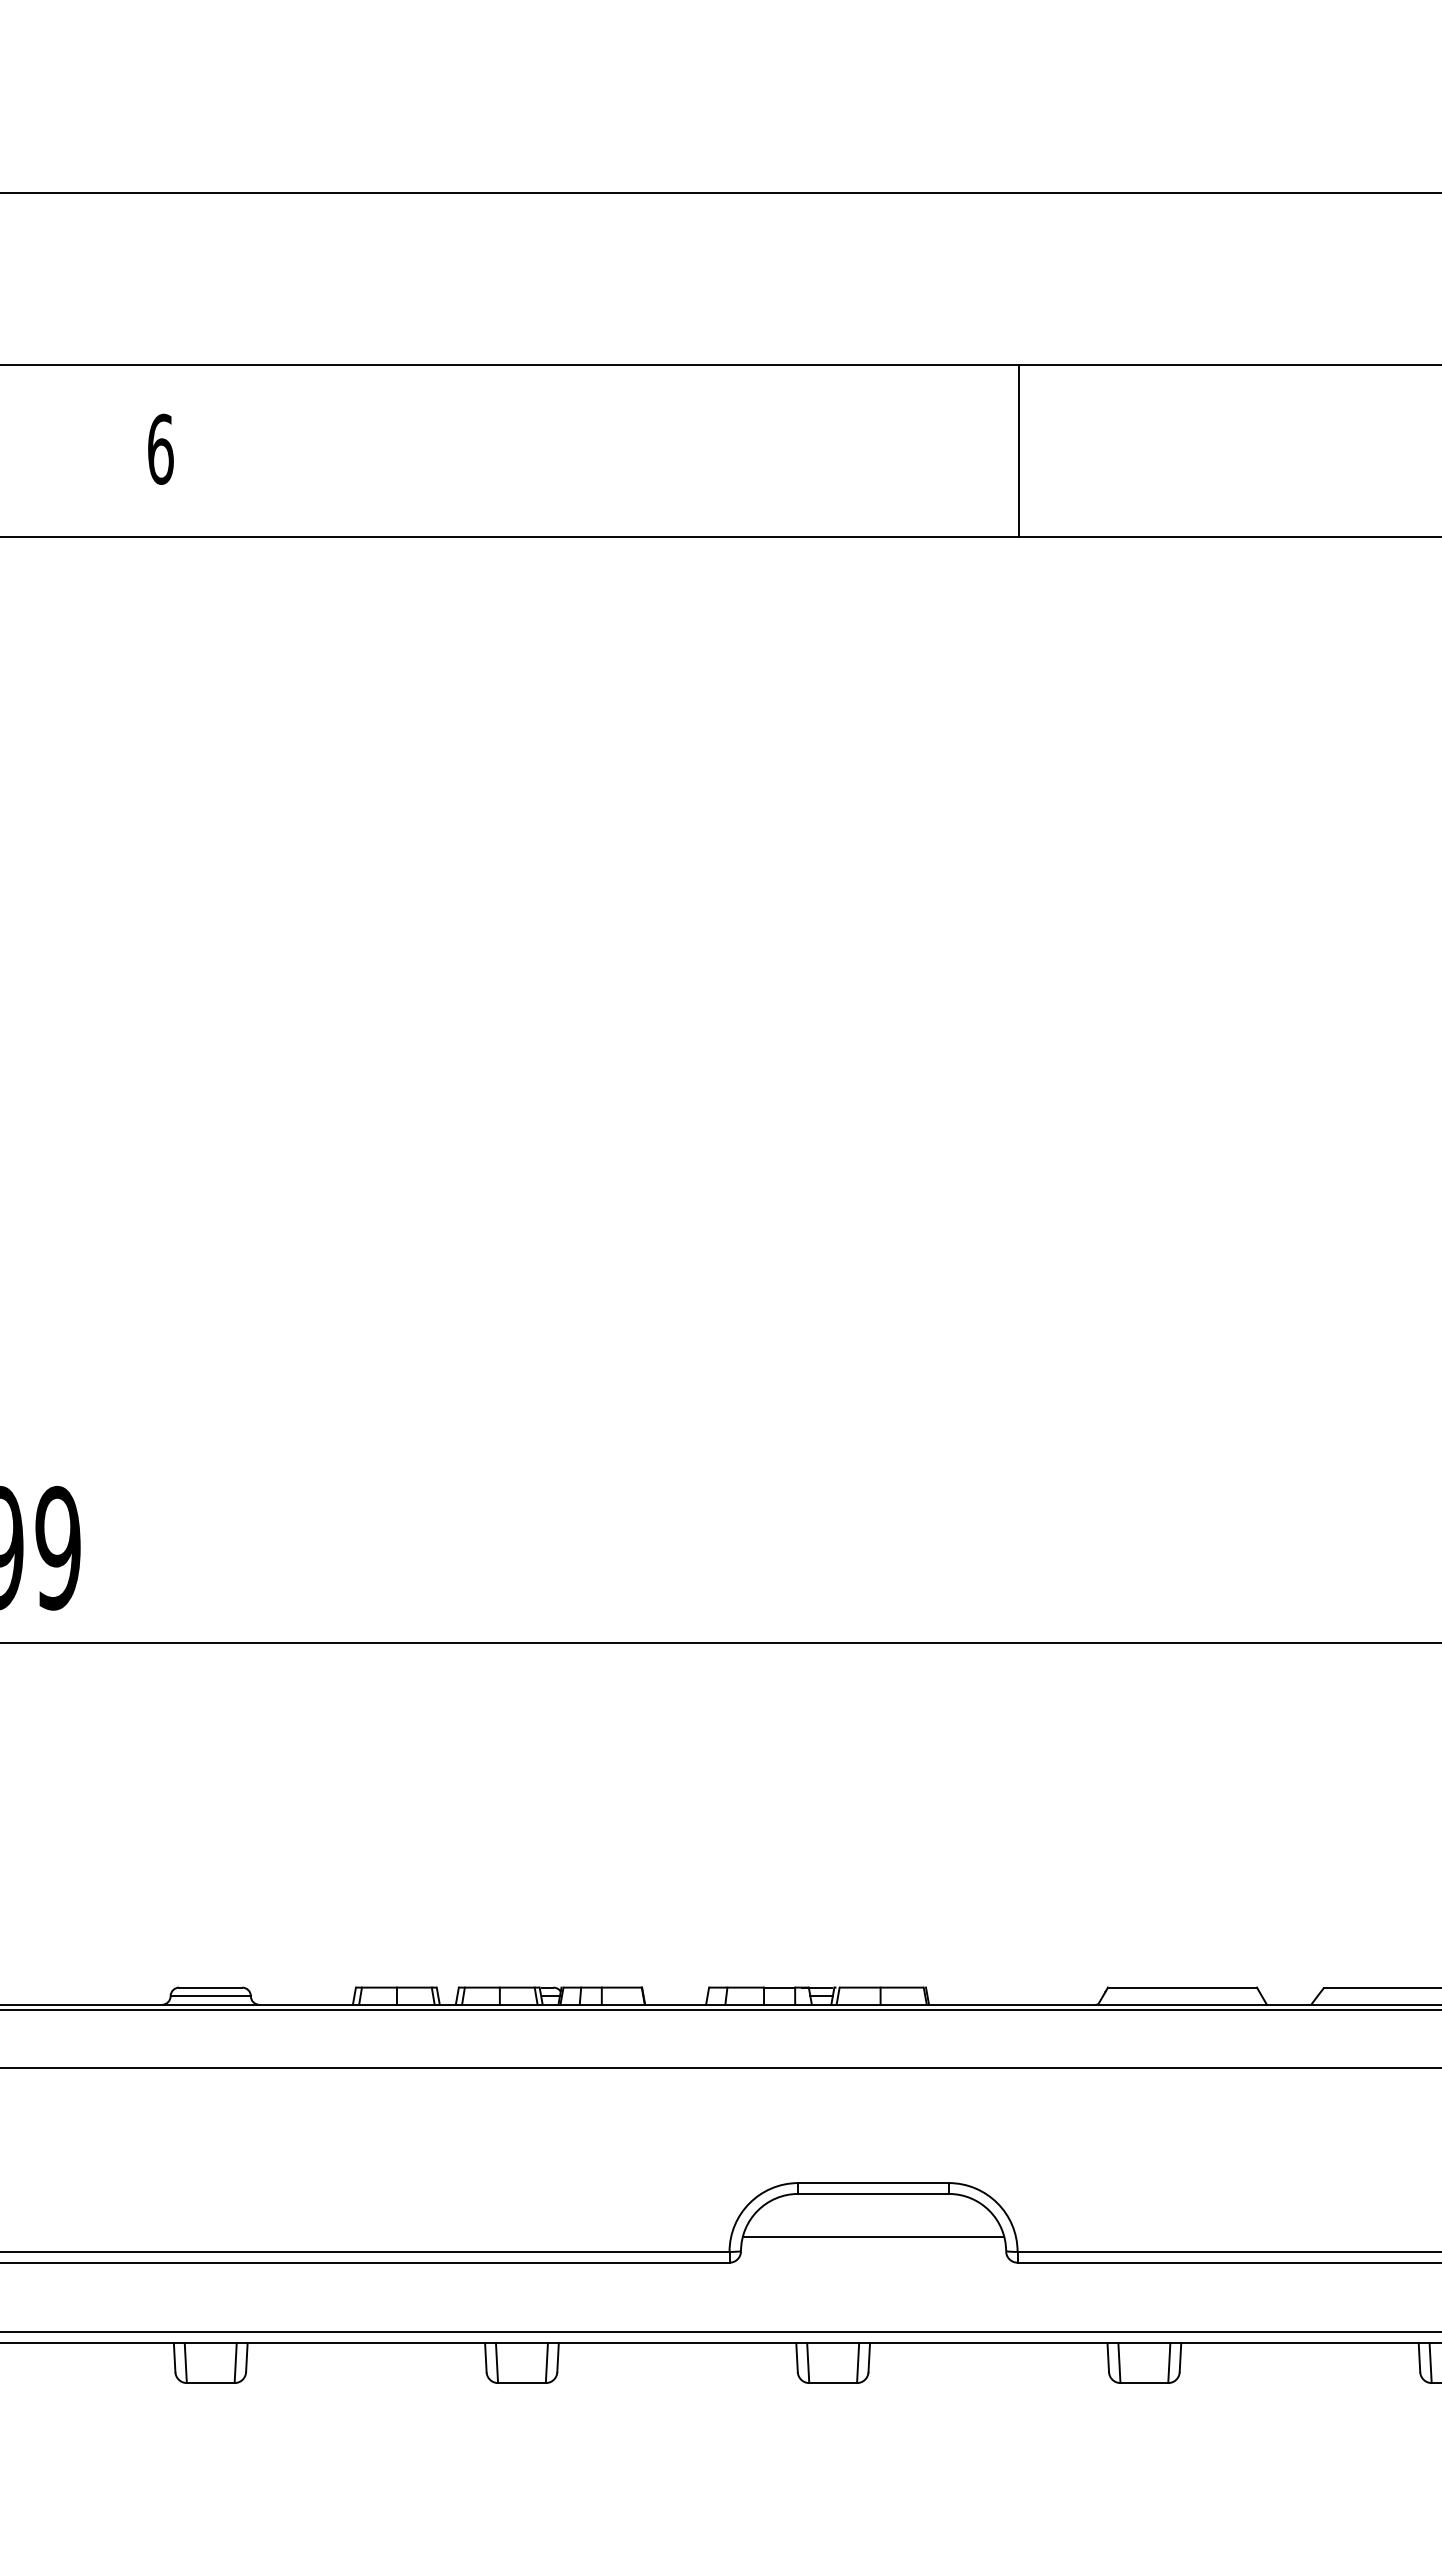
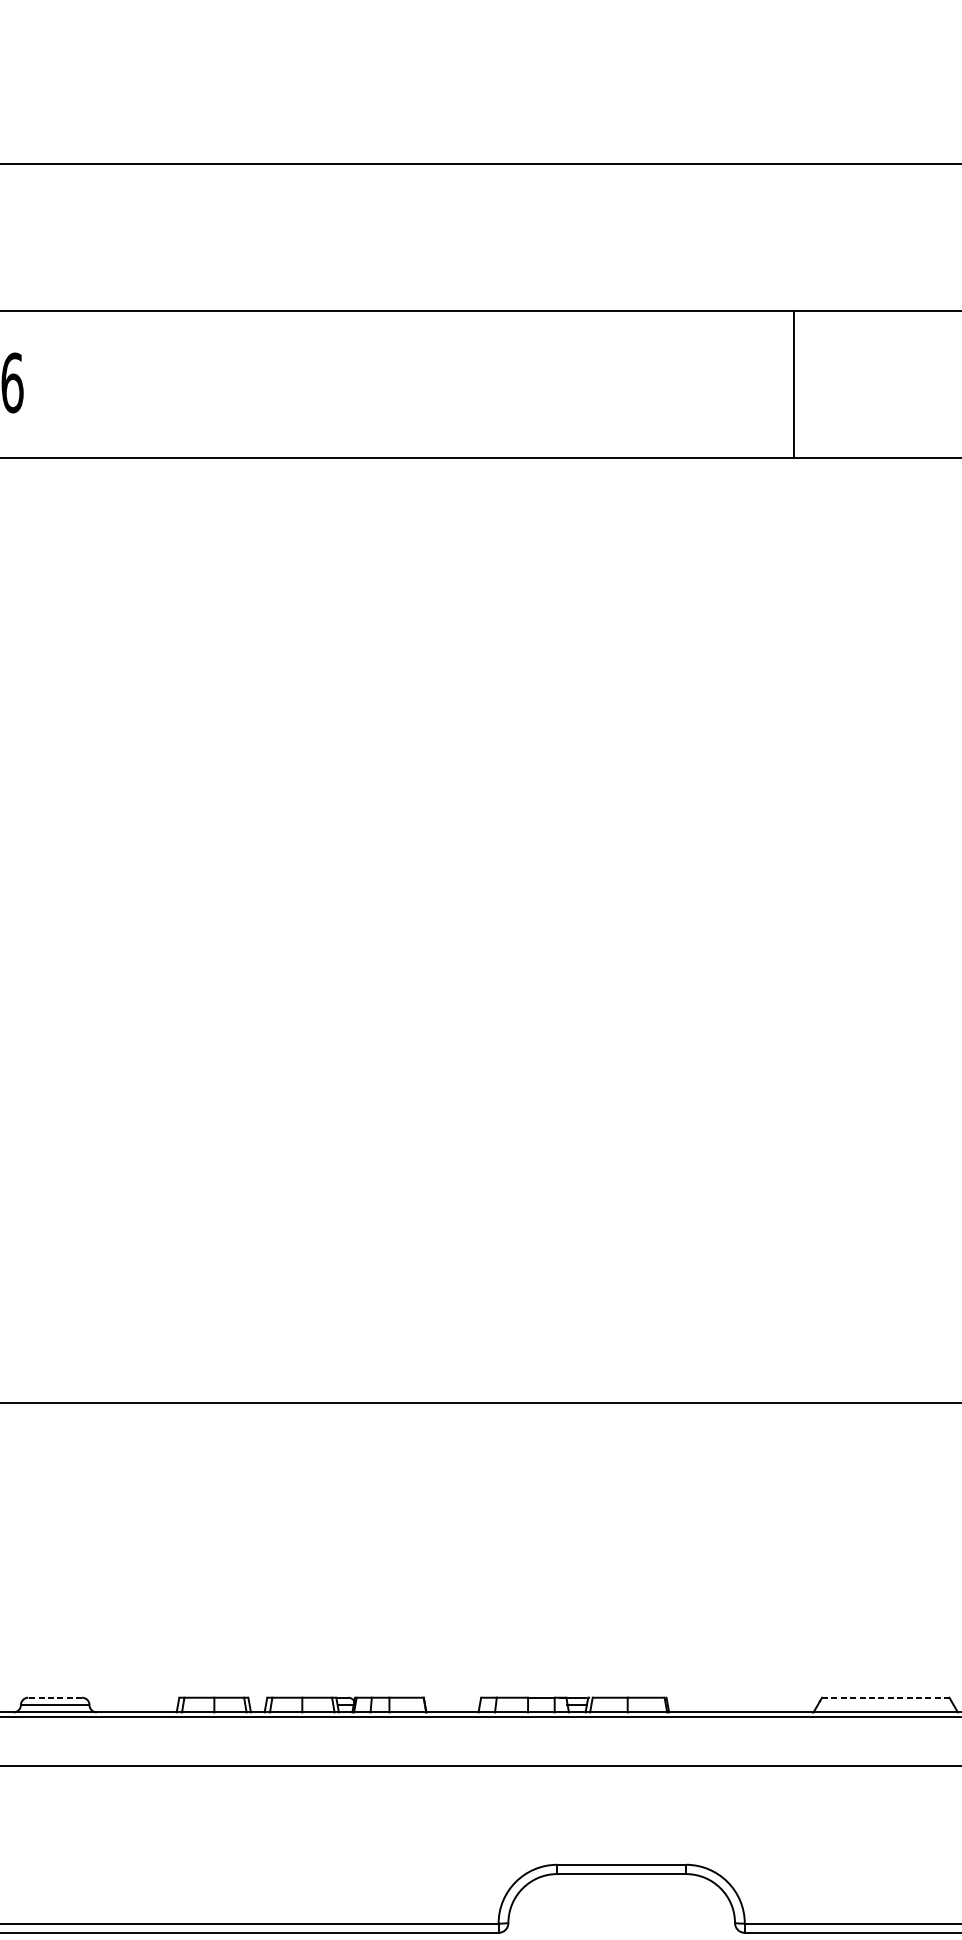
line: (1019, 450) -> (794, 383), moved
line: (210, 1987) -> (54, 1697), solid -> dashed
line: (1182, 1987) -> (885, 1697), solid -> dashed
line: (873, 2237) -> (621, 1911), removed

